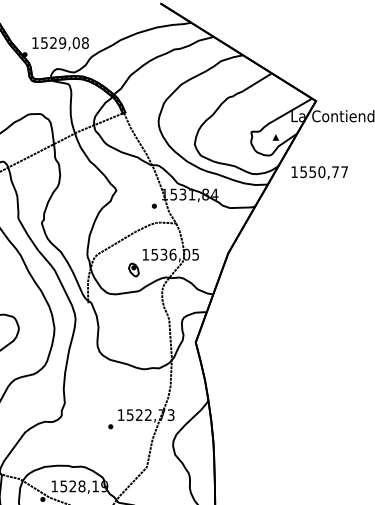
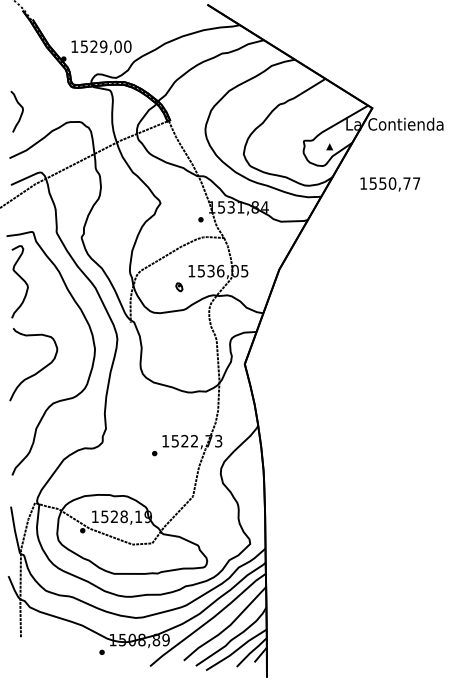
text: (85, 42) -> (127, 46), 1529,08 -> 1529,00
text: (319, 172) -> (390, 184), moved
part: (134, 269) -> (179, 286), size x0.6

